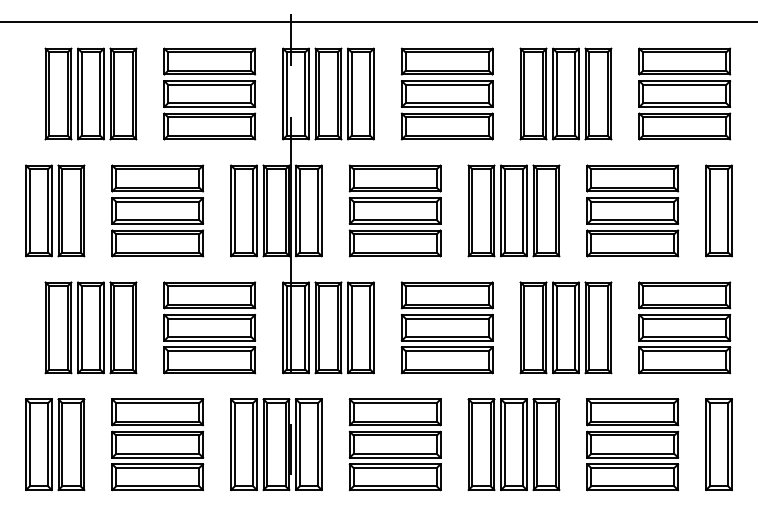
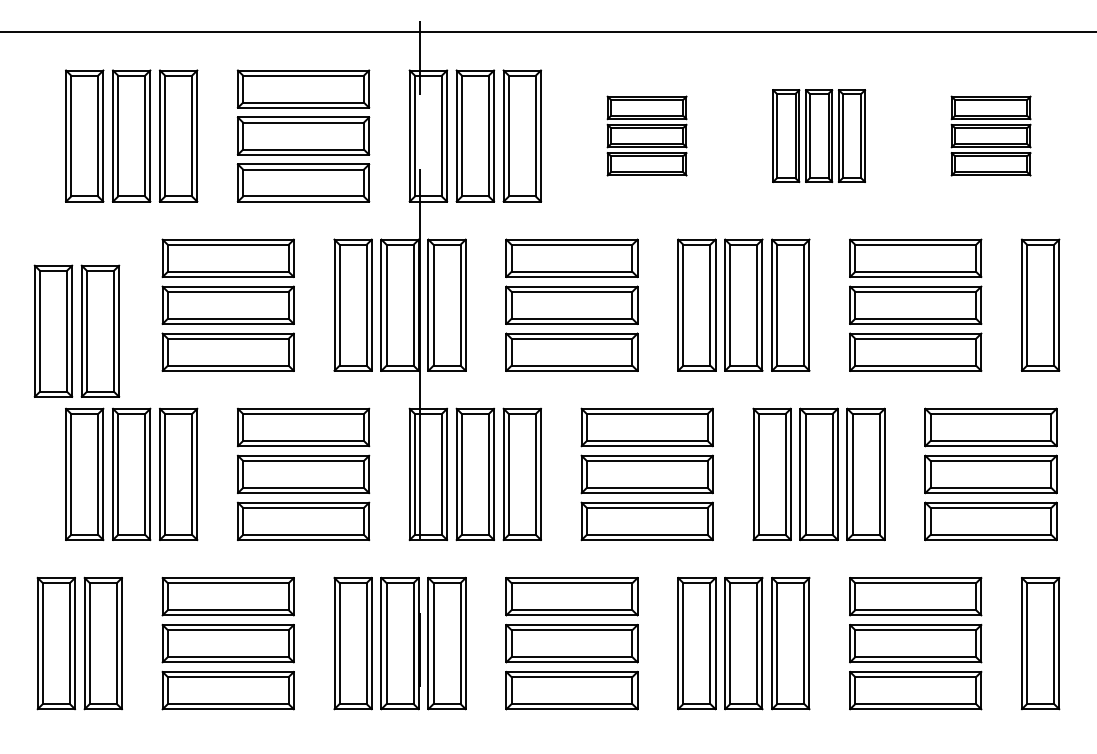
part: (446, 93) -> (646, 135), size x0.6
part: (565, 93) -> (818, 135), size x0.7
part: (684, 93) -> (990, 135), size x0.6
part: (55, 210) -> (77, 330), moved

